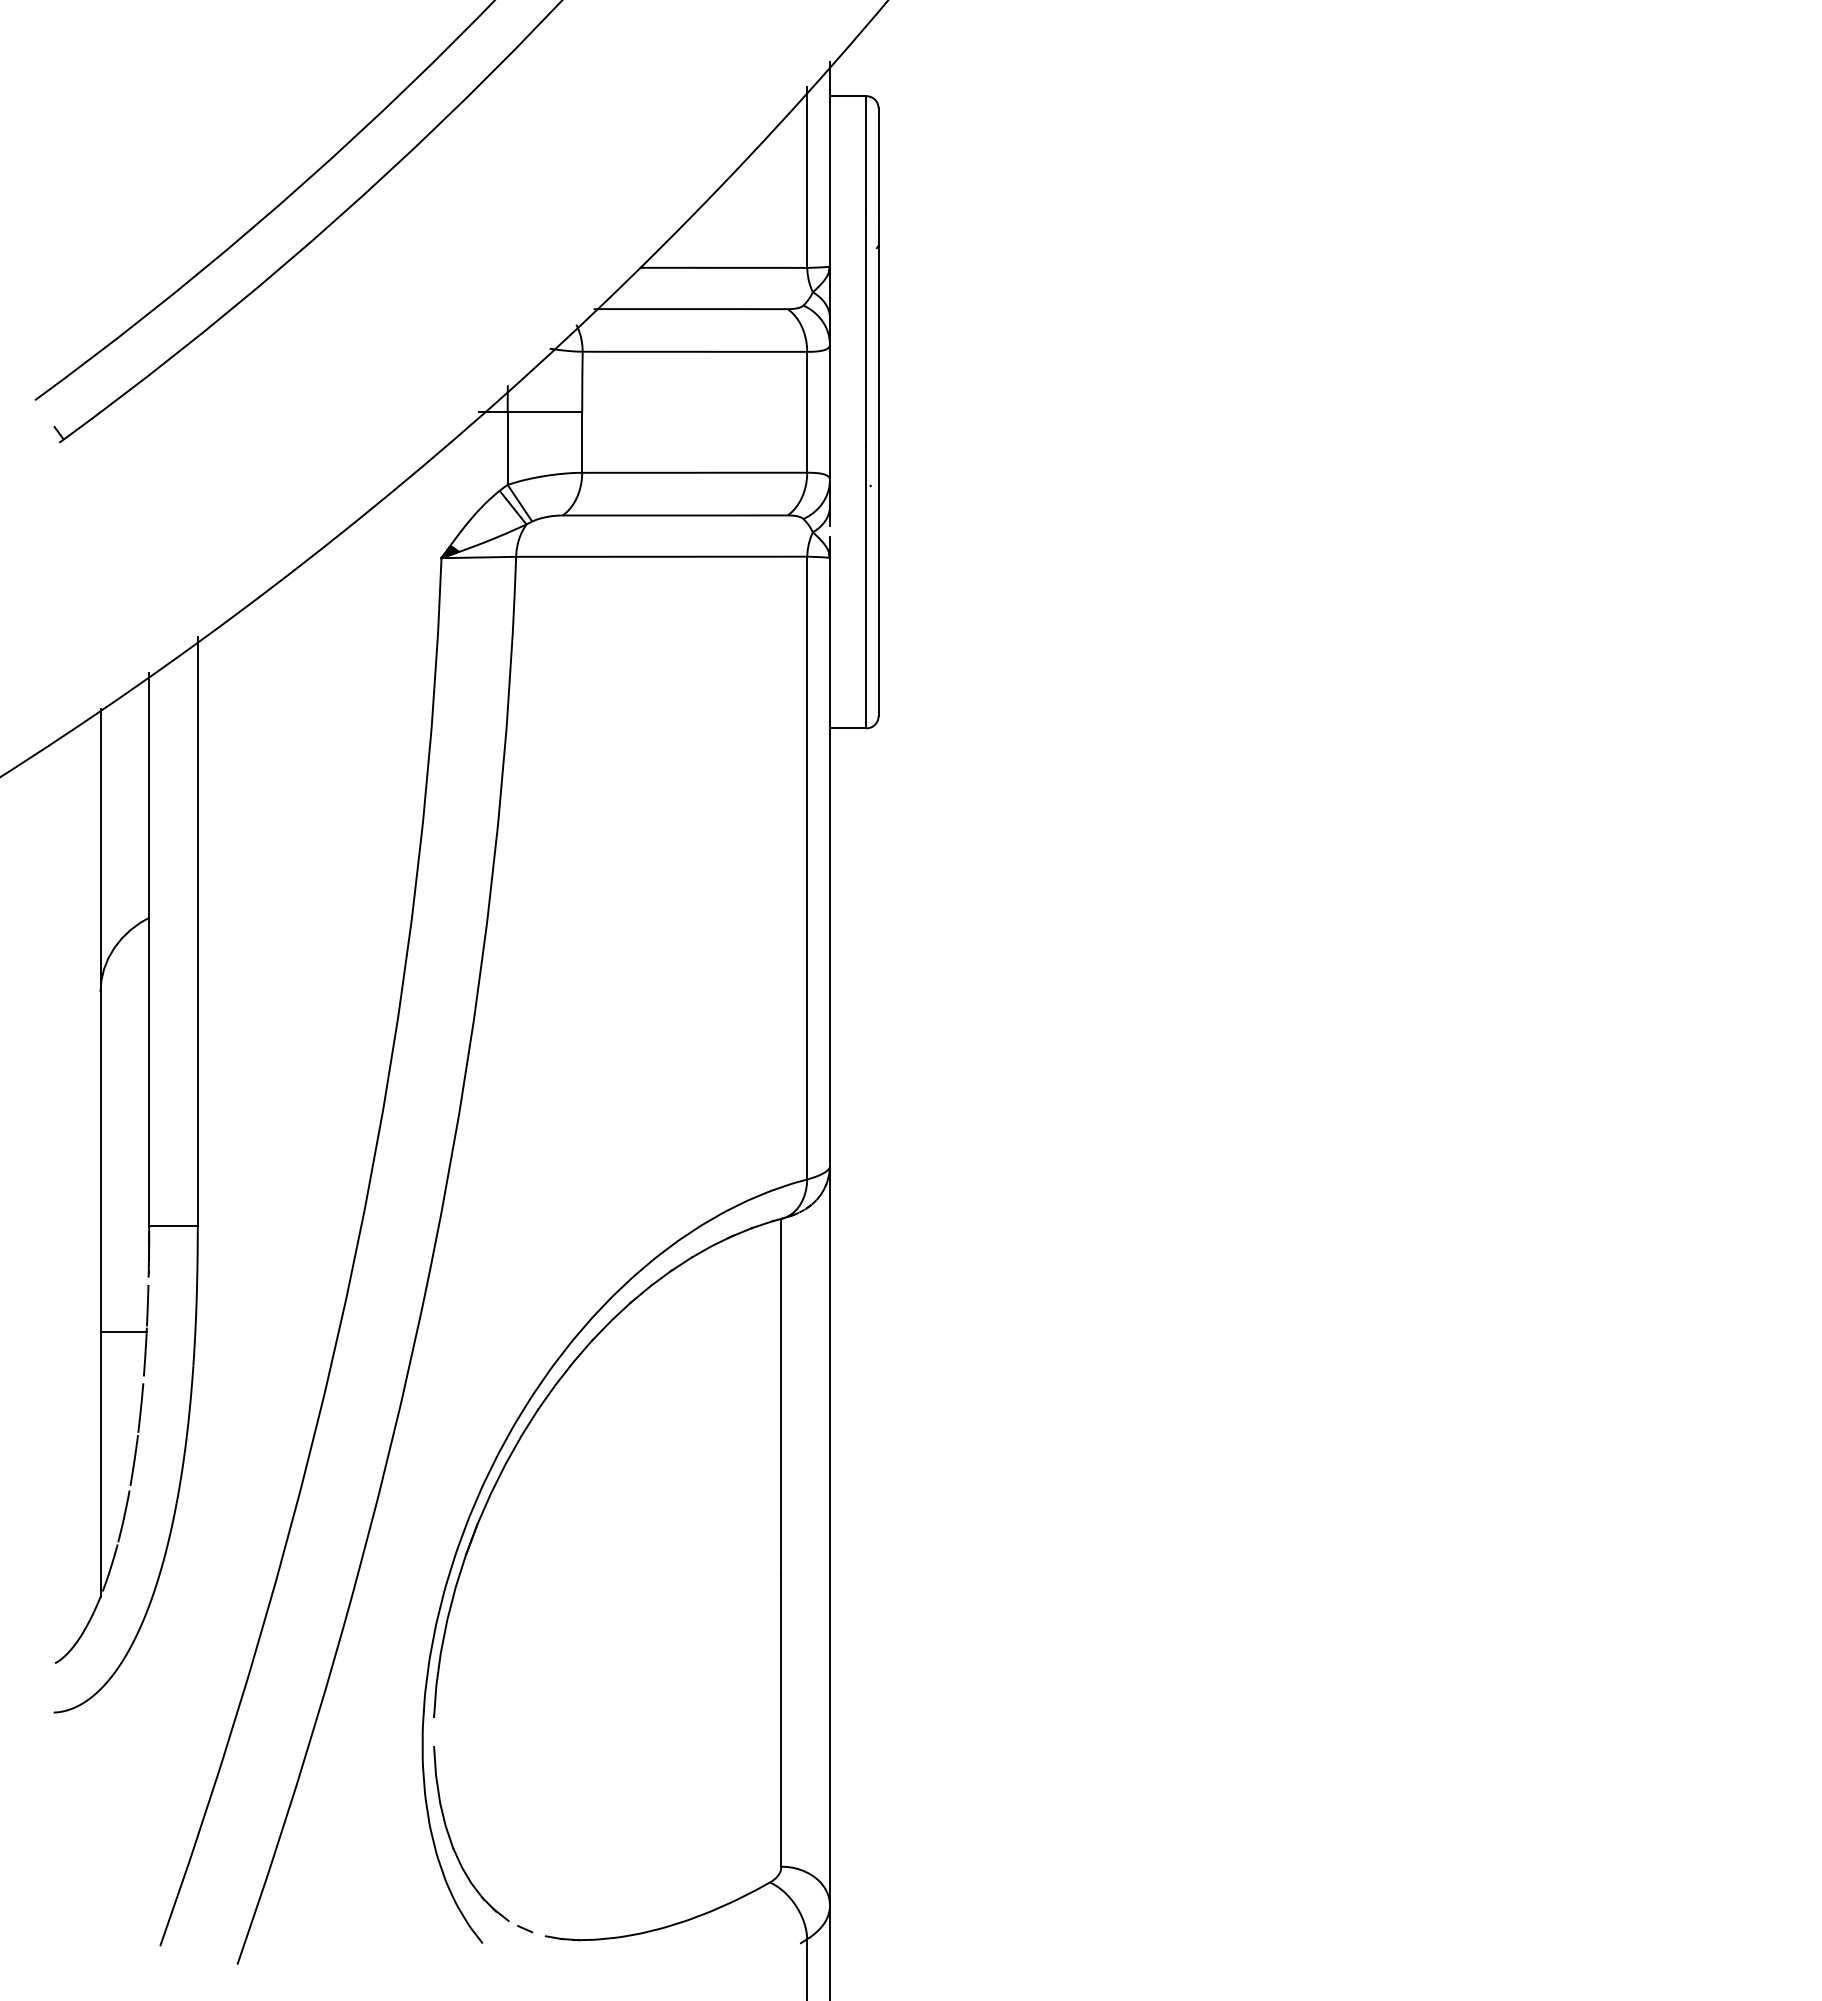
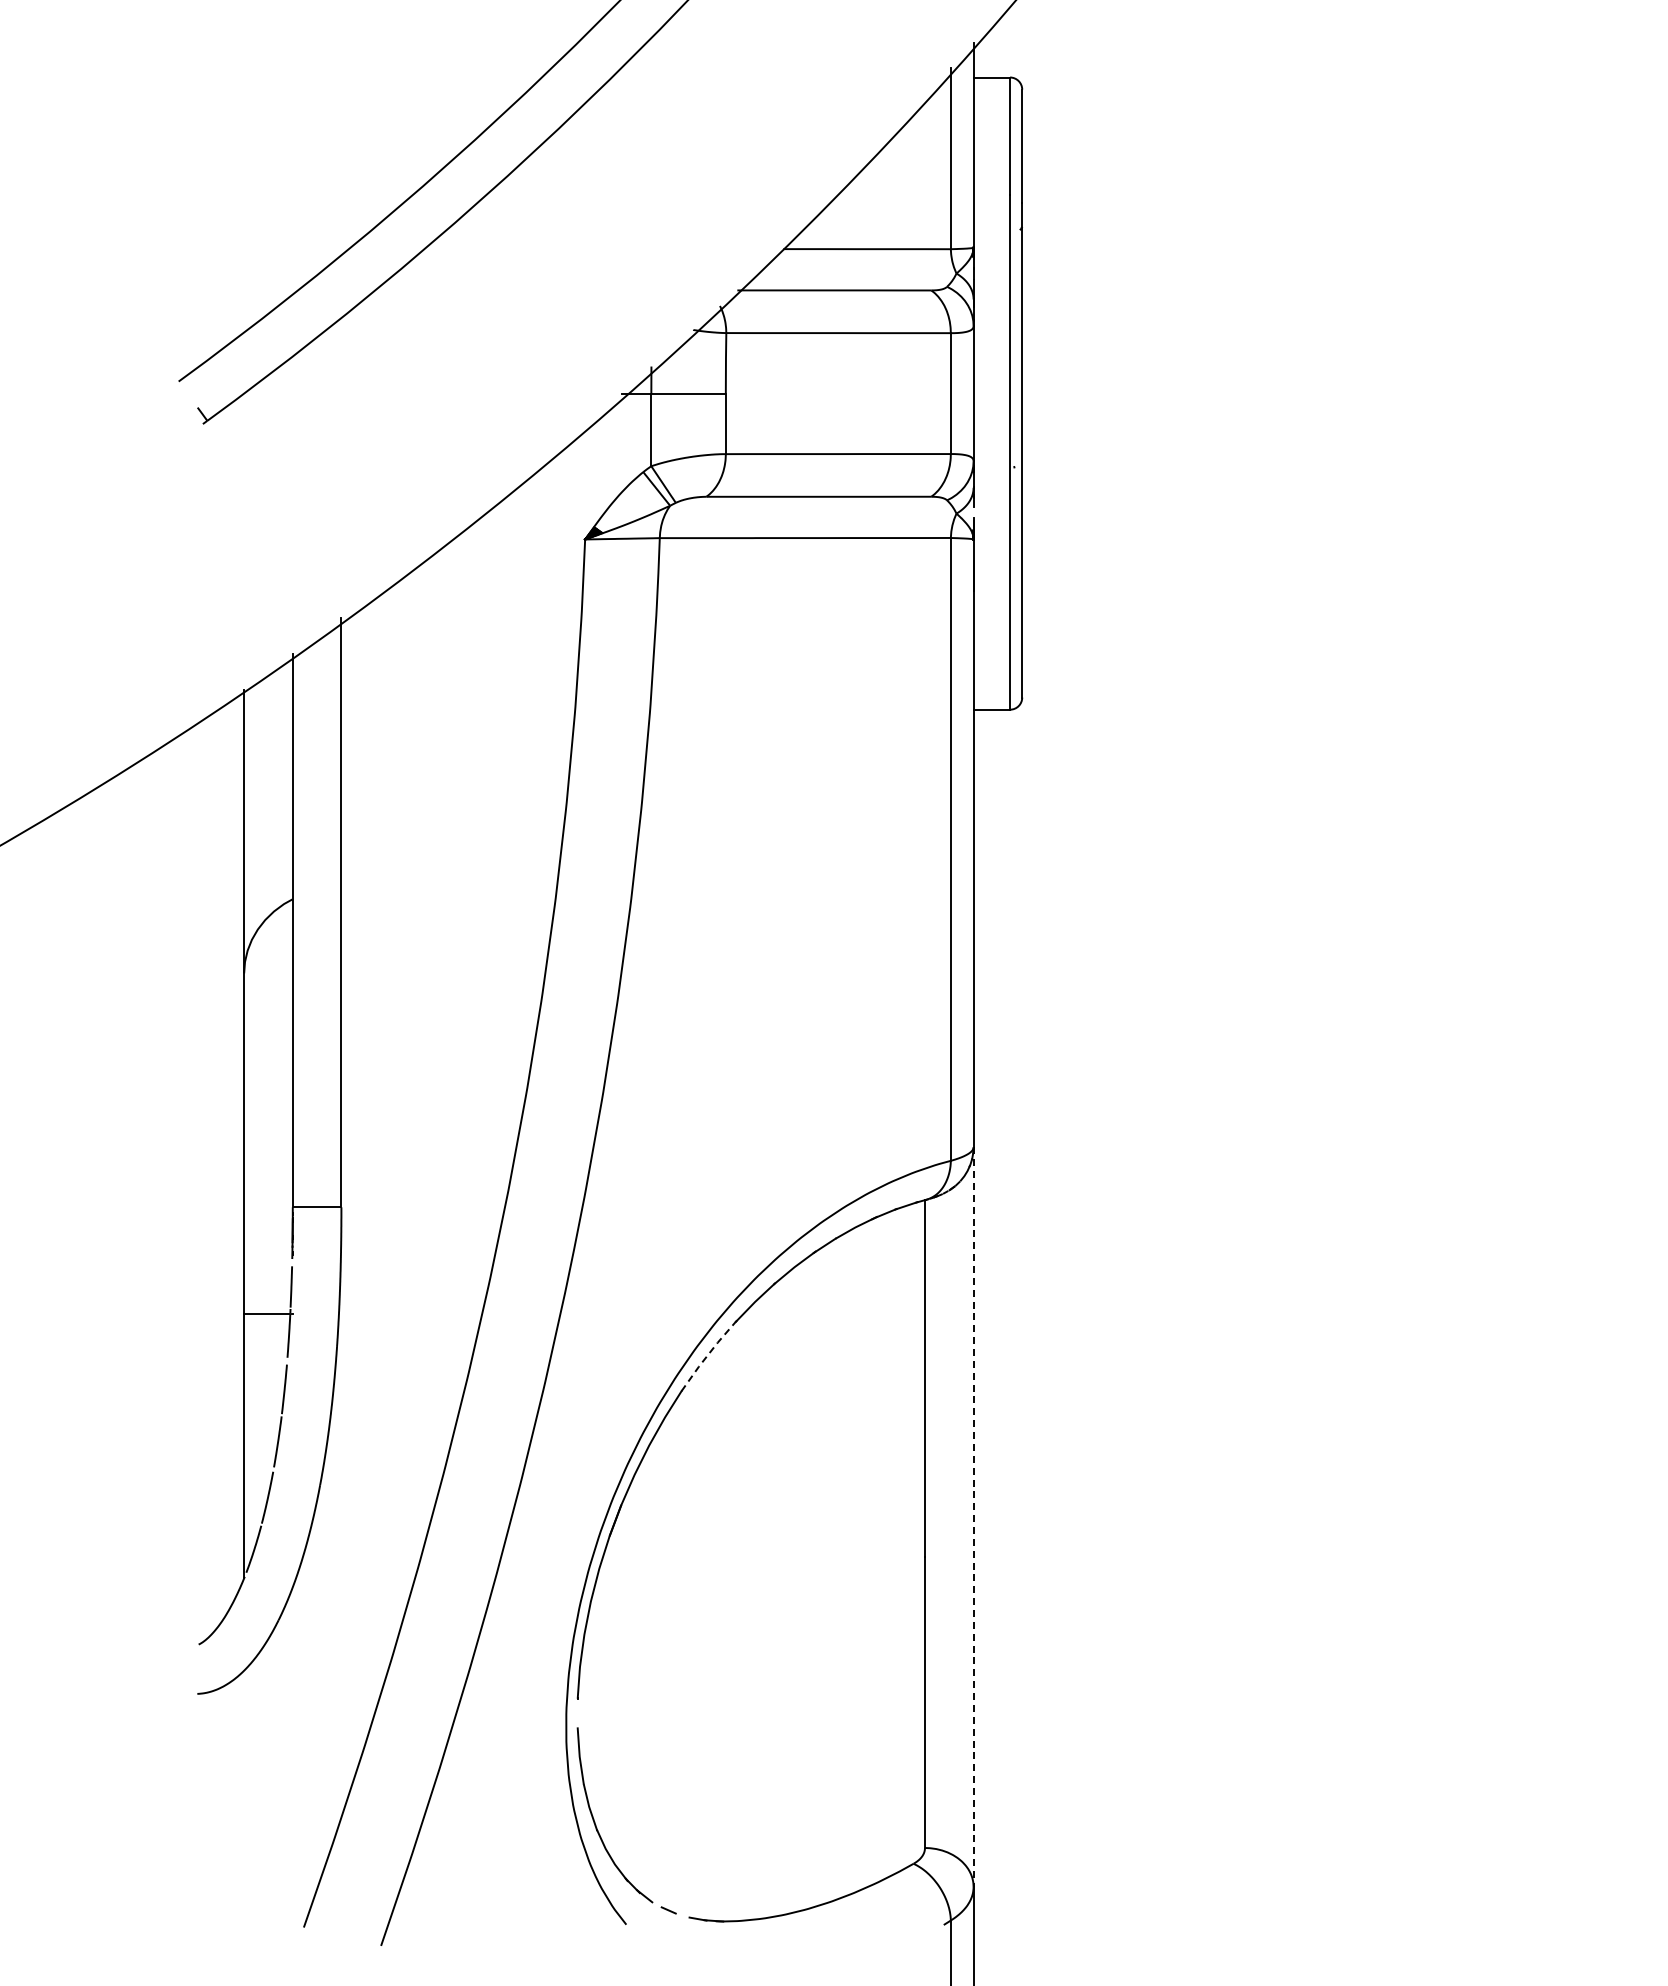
line: (564, 1373) -> (708, 1354), solid -> dashed
line: (829, 1535) -> (973, 1516), solid -> dashed

